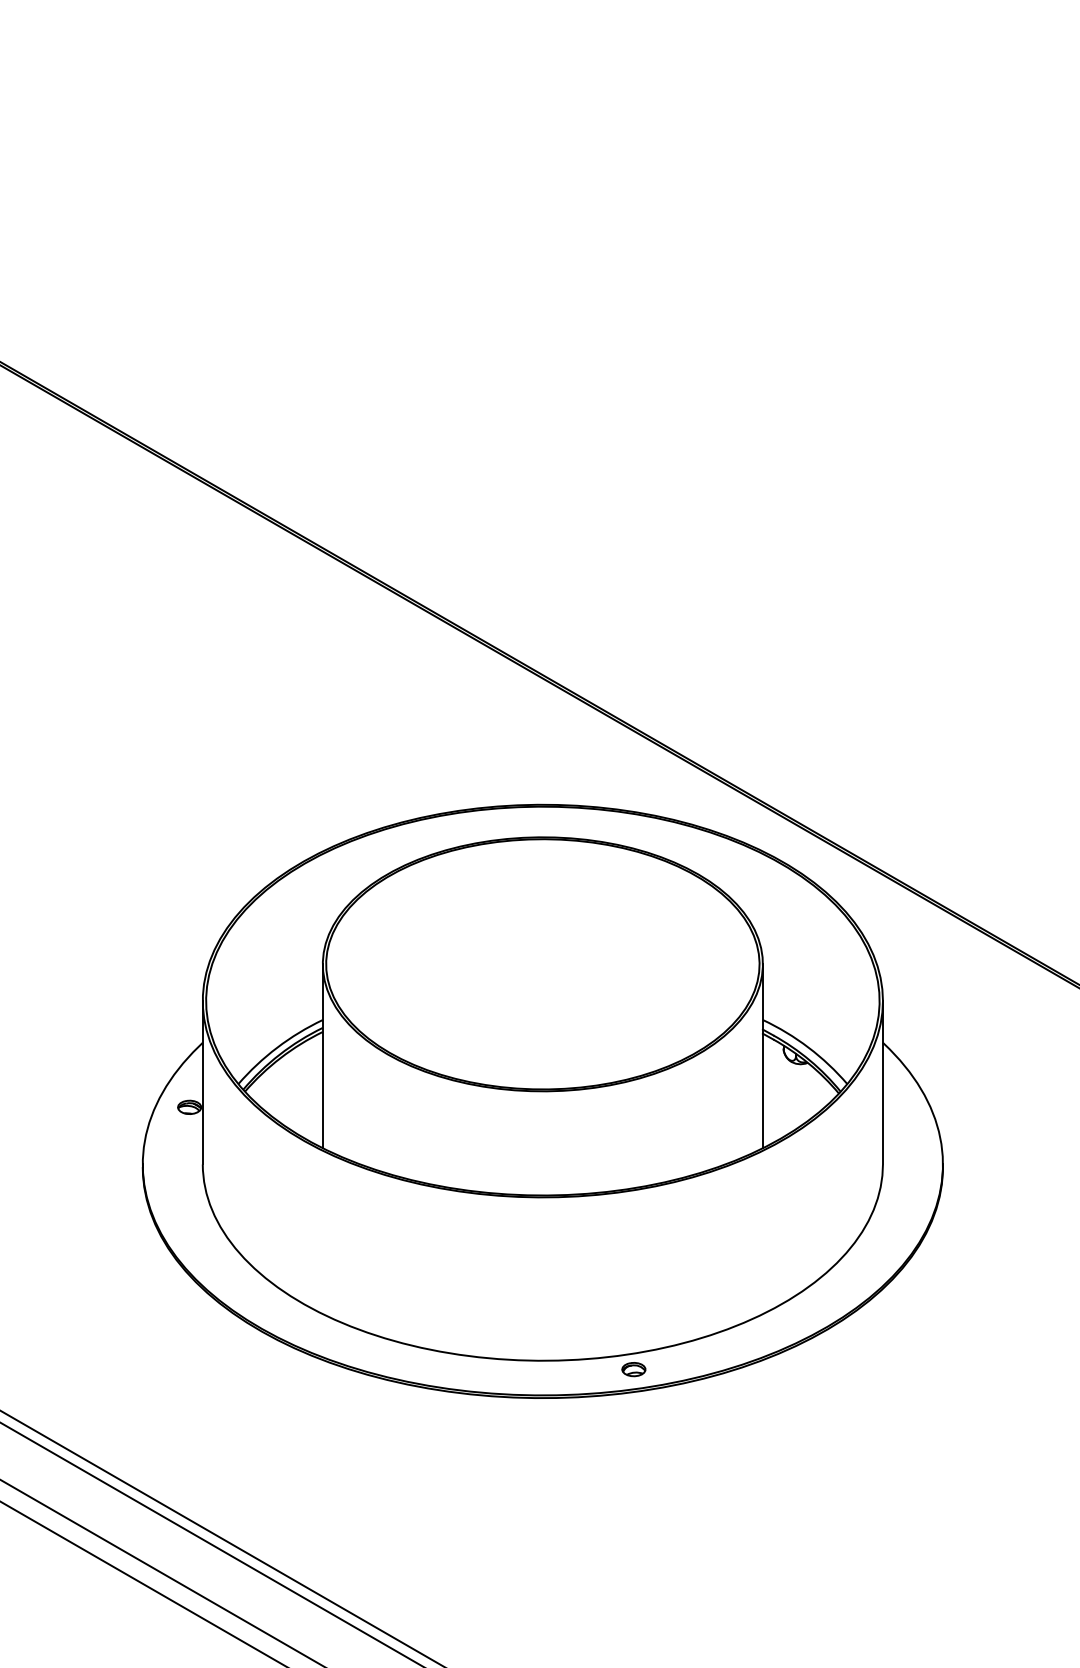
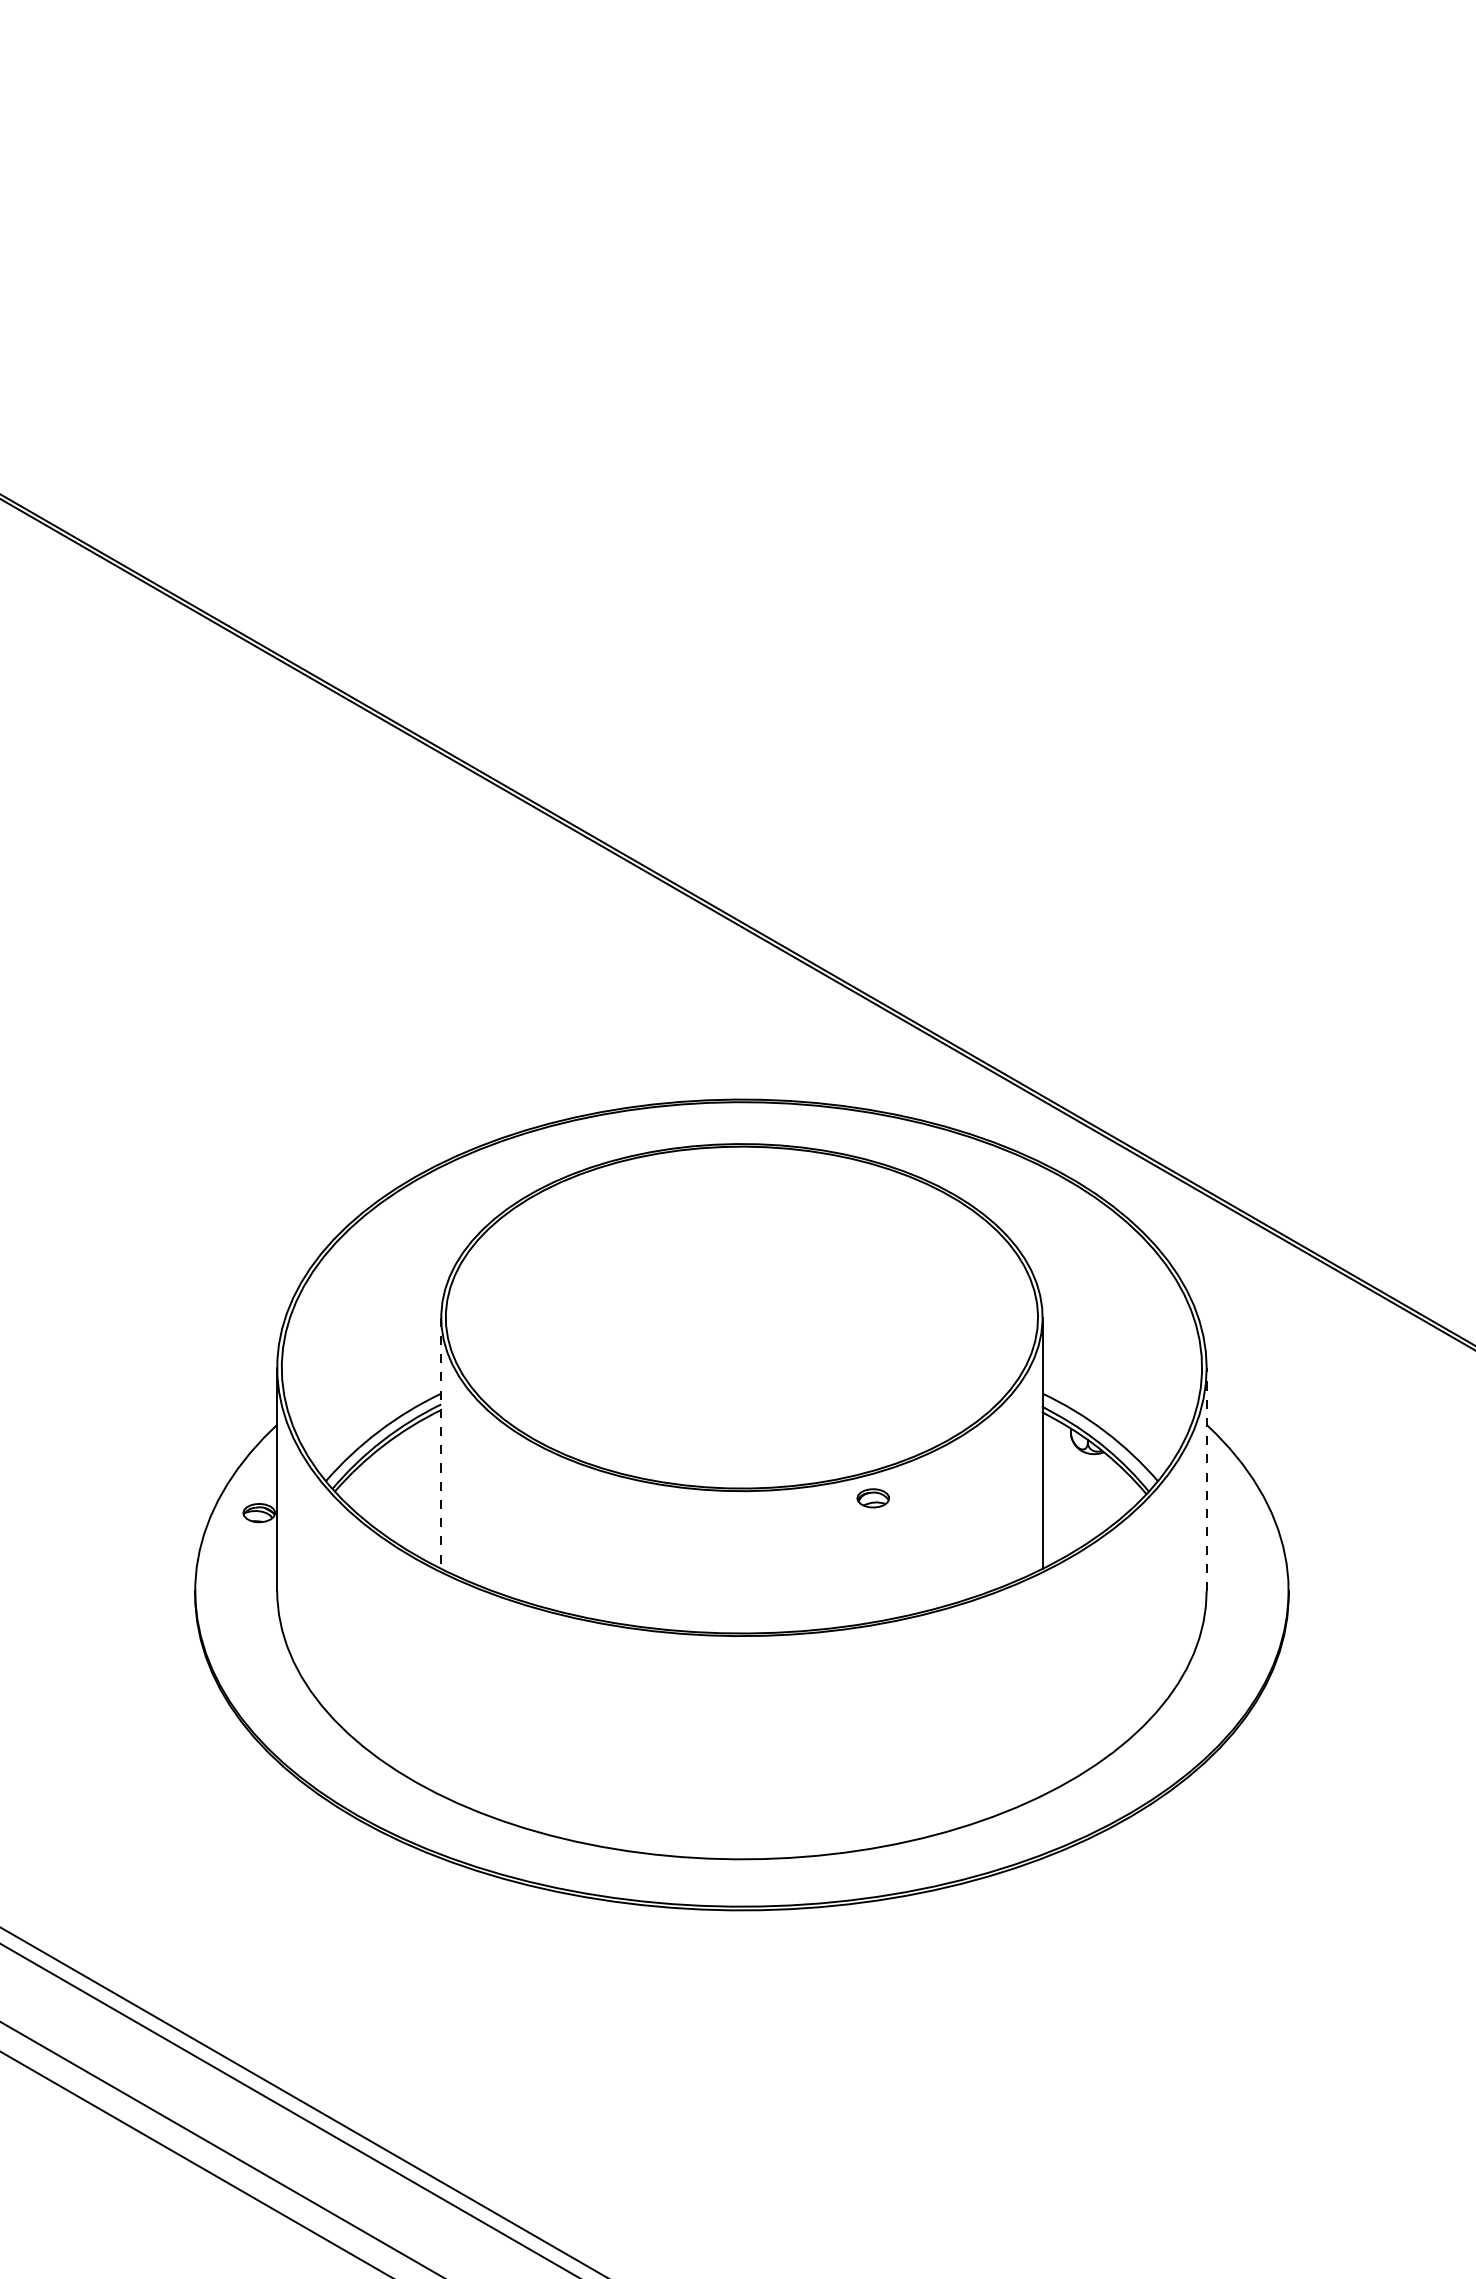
line: (323, 1056) -> (441, 1443), solid -> dashed
line: (882, 1082) -> (1206, 1479), solid -> dashed
part: (633, 1369) -> (872, 1498), moved

